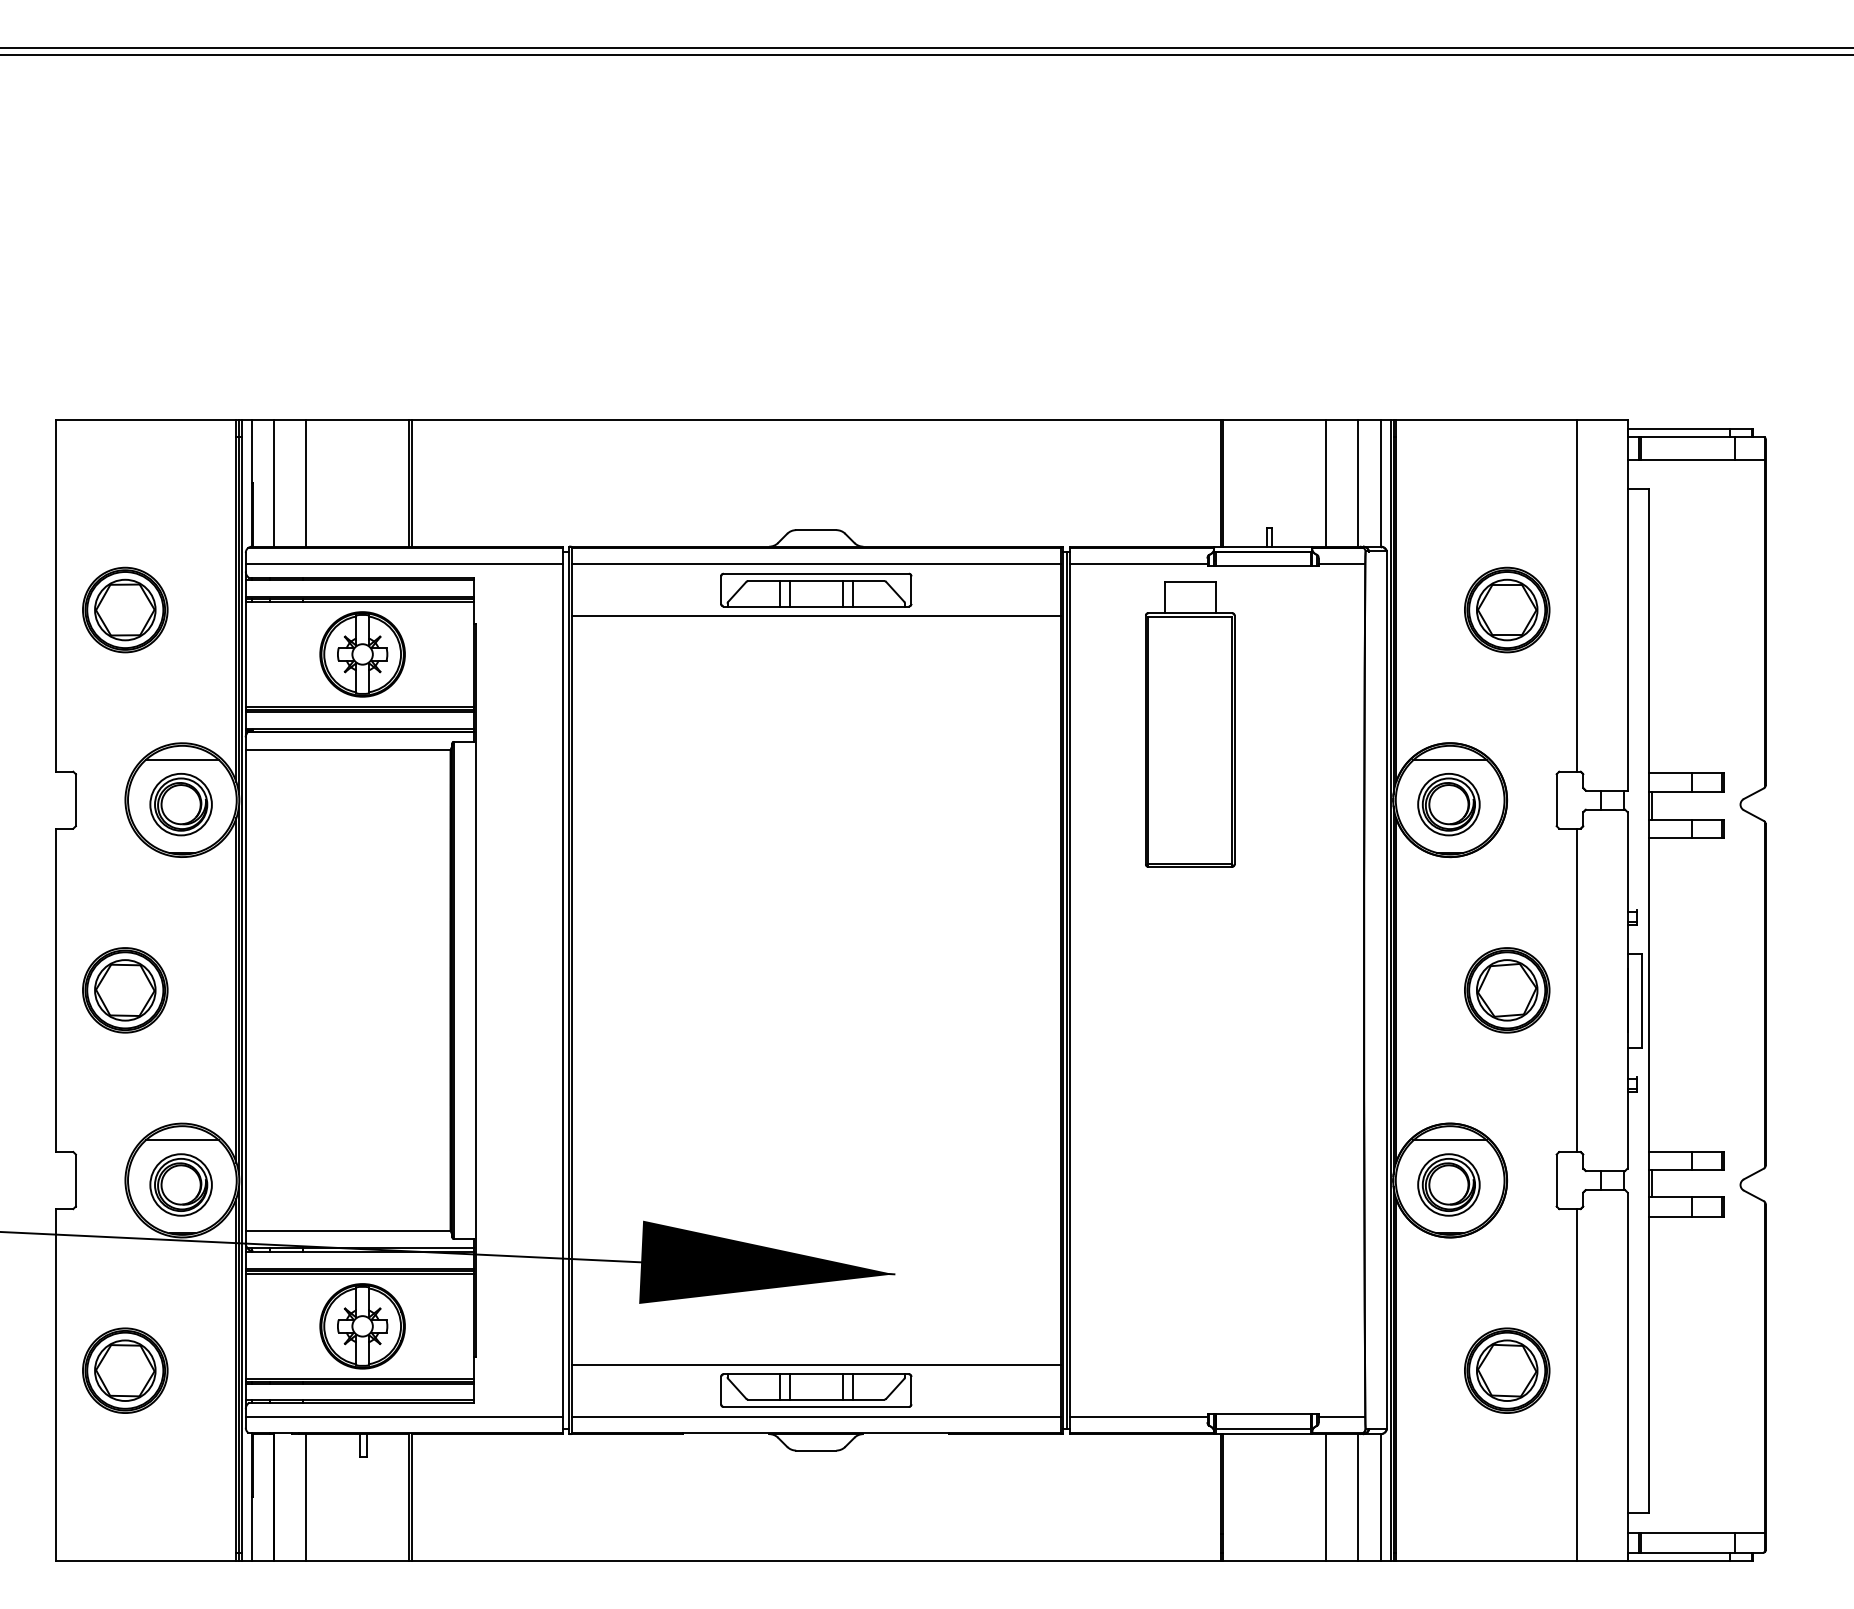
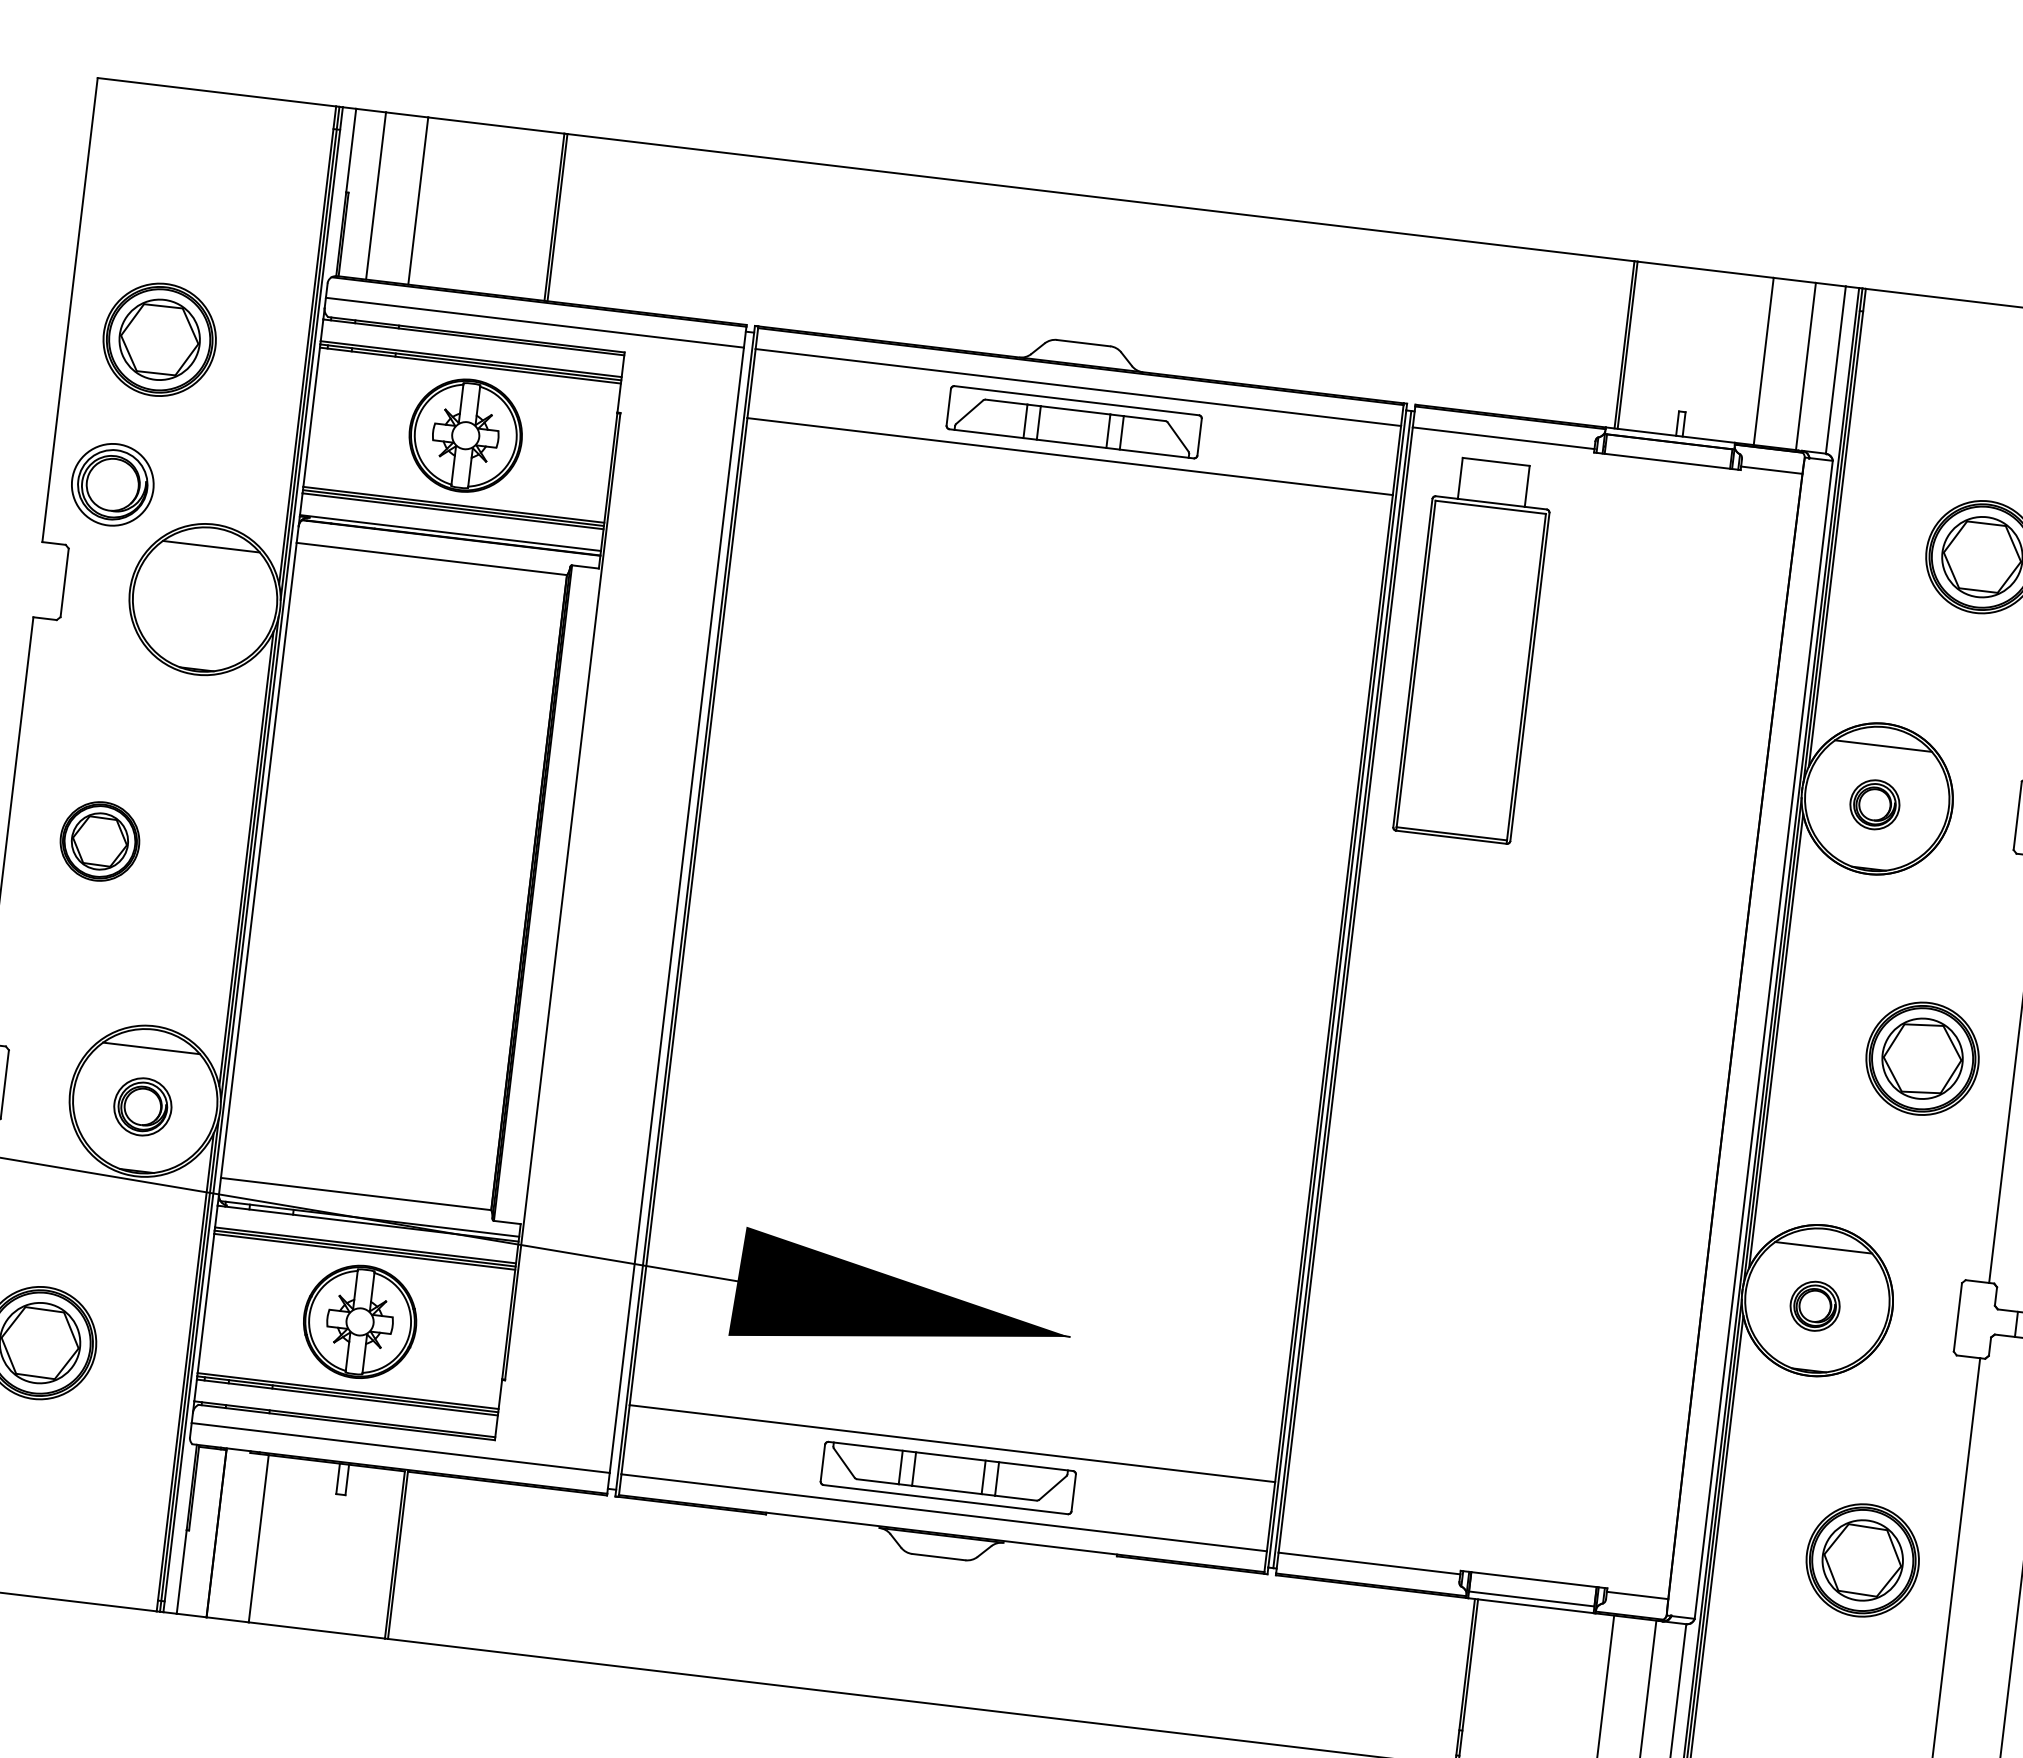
part: (1190, 724) -> (1474, 649), moved
part: (180, 804) -> (111, 484), moved
part: (1448, 804) -> (1874, 804), size x0.6
part: (125, 990) -> (100, 841), size x0.7
part: (180, 1184) -> (142, 1106), size x0.7
part: (1448, 1184) -> (1814, 1305), size x0.6

